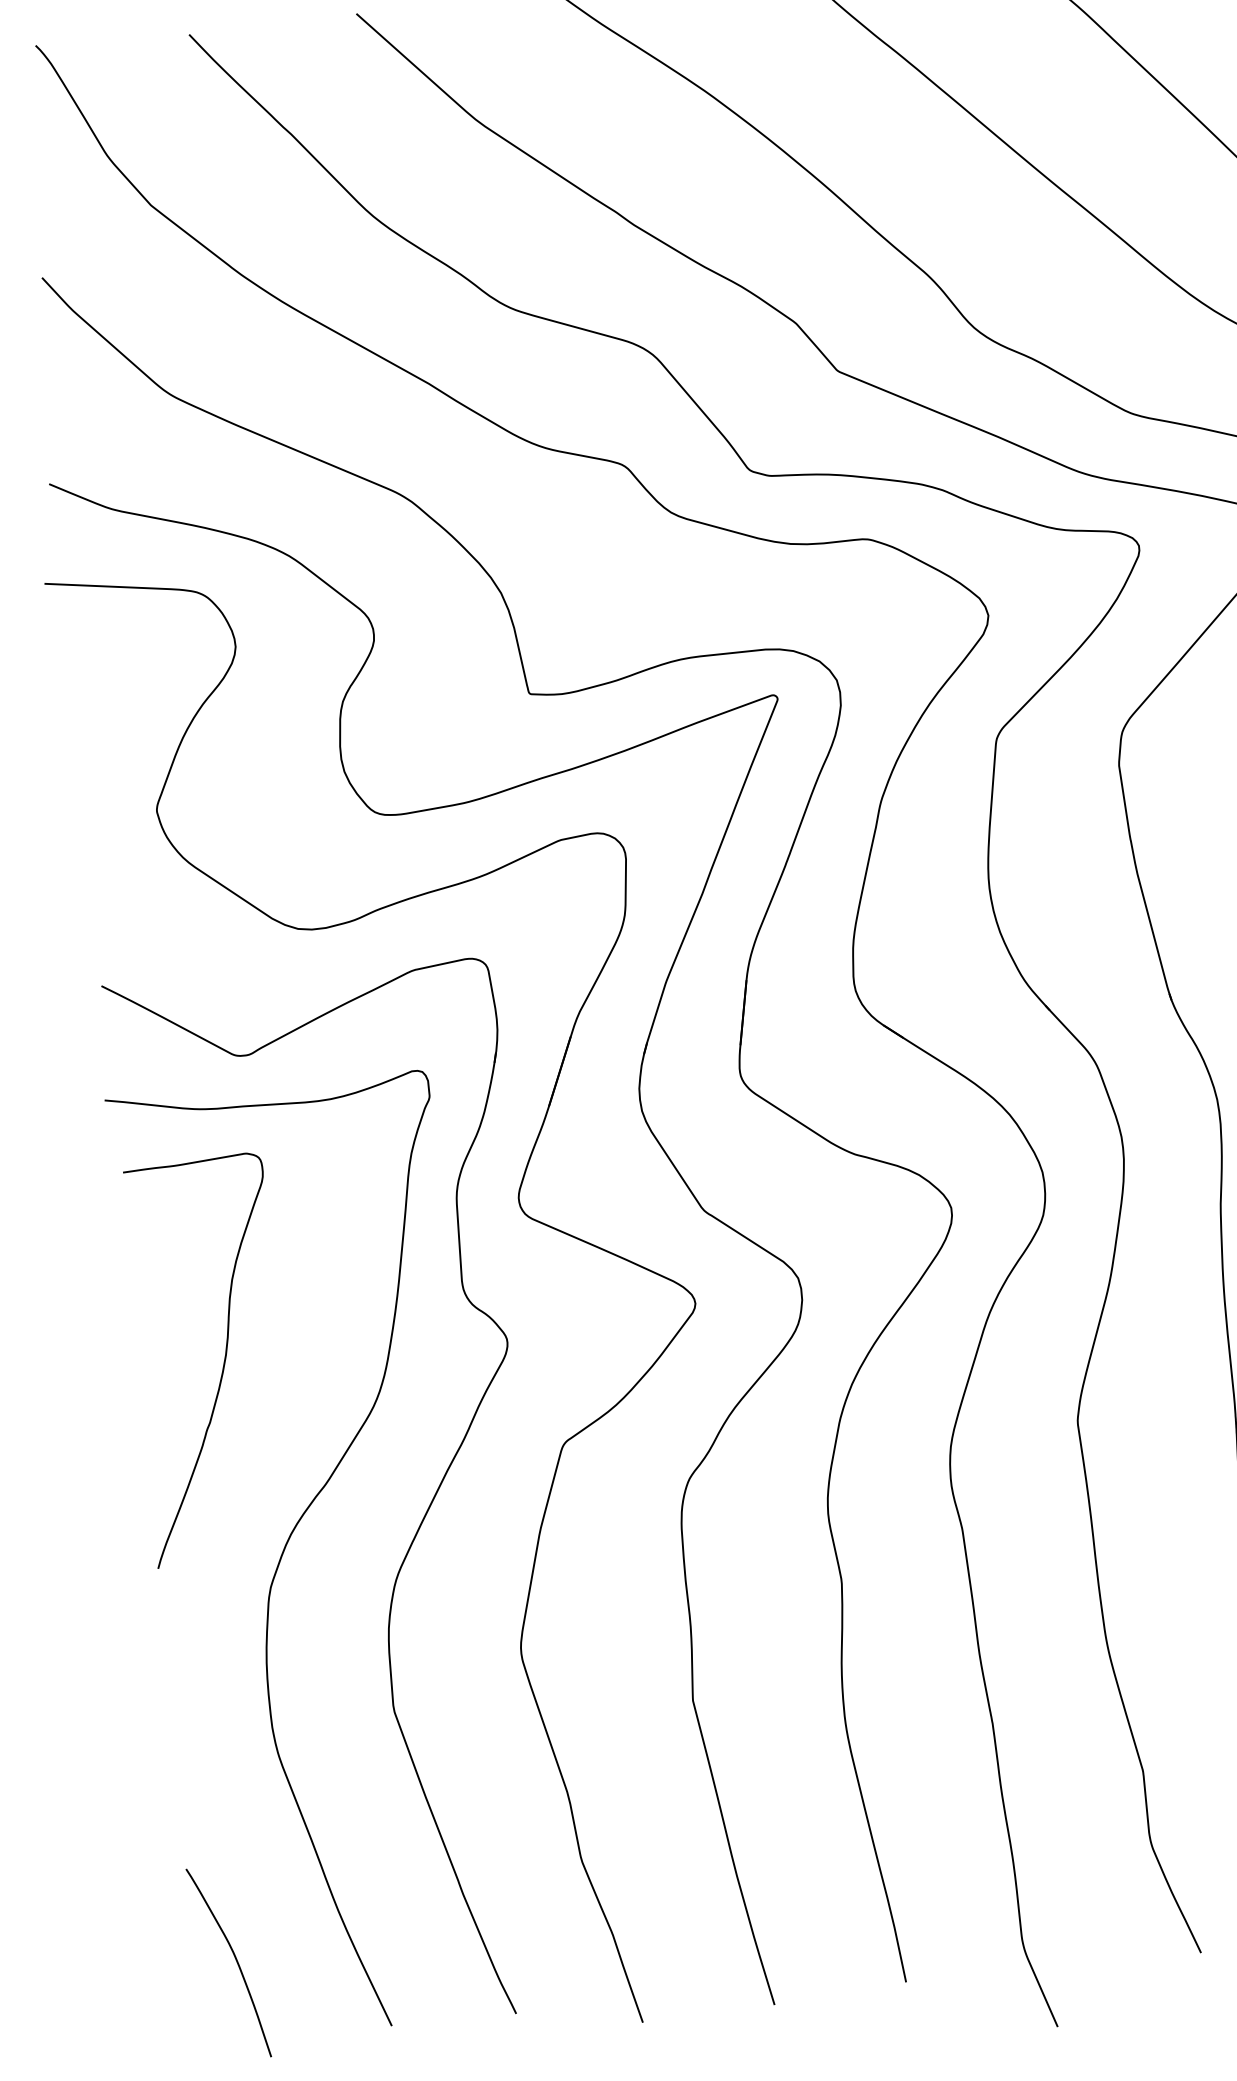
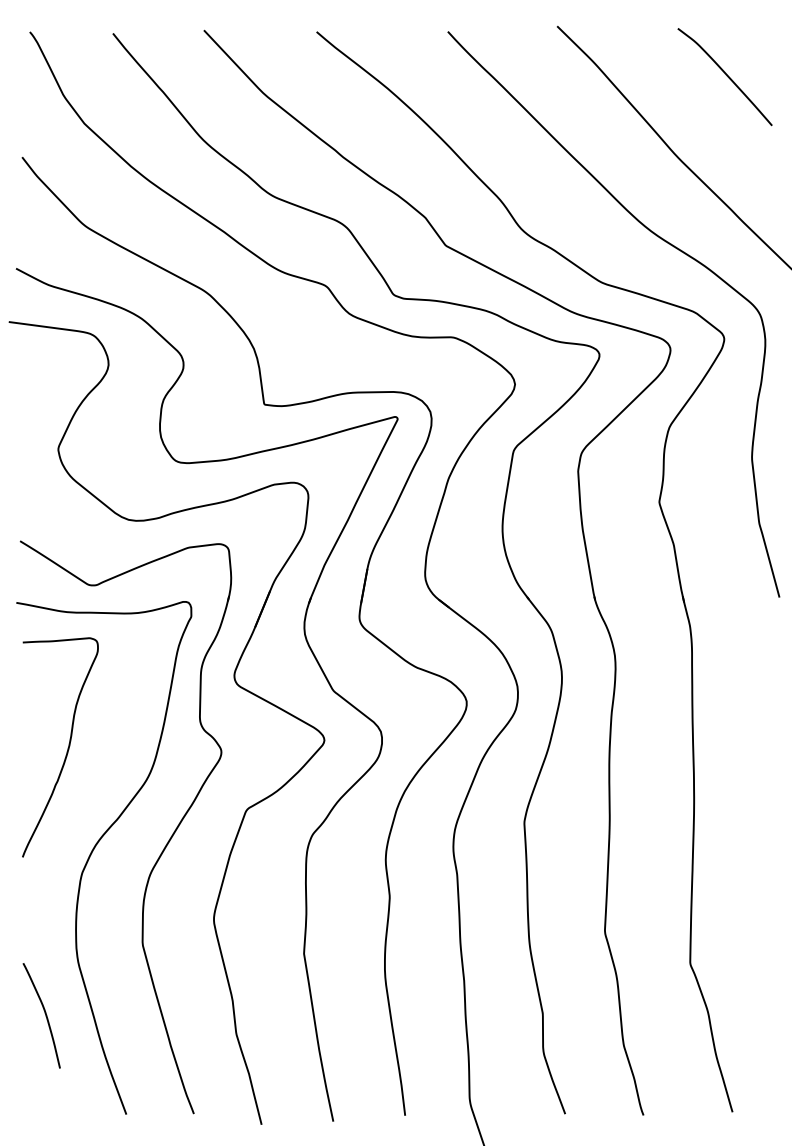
curve: (233, 1958) -> (44, 1013), moved

